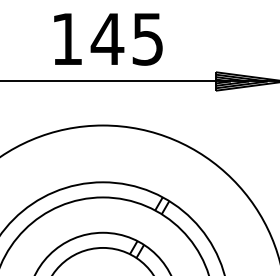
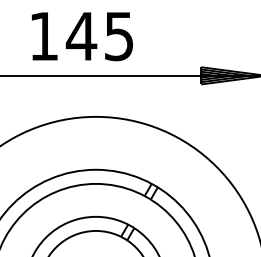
text: (108, 39) -> (82, 36), moved

